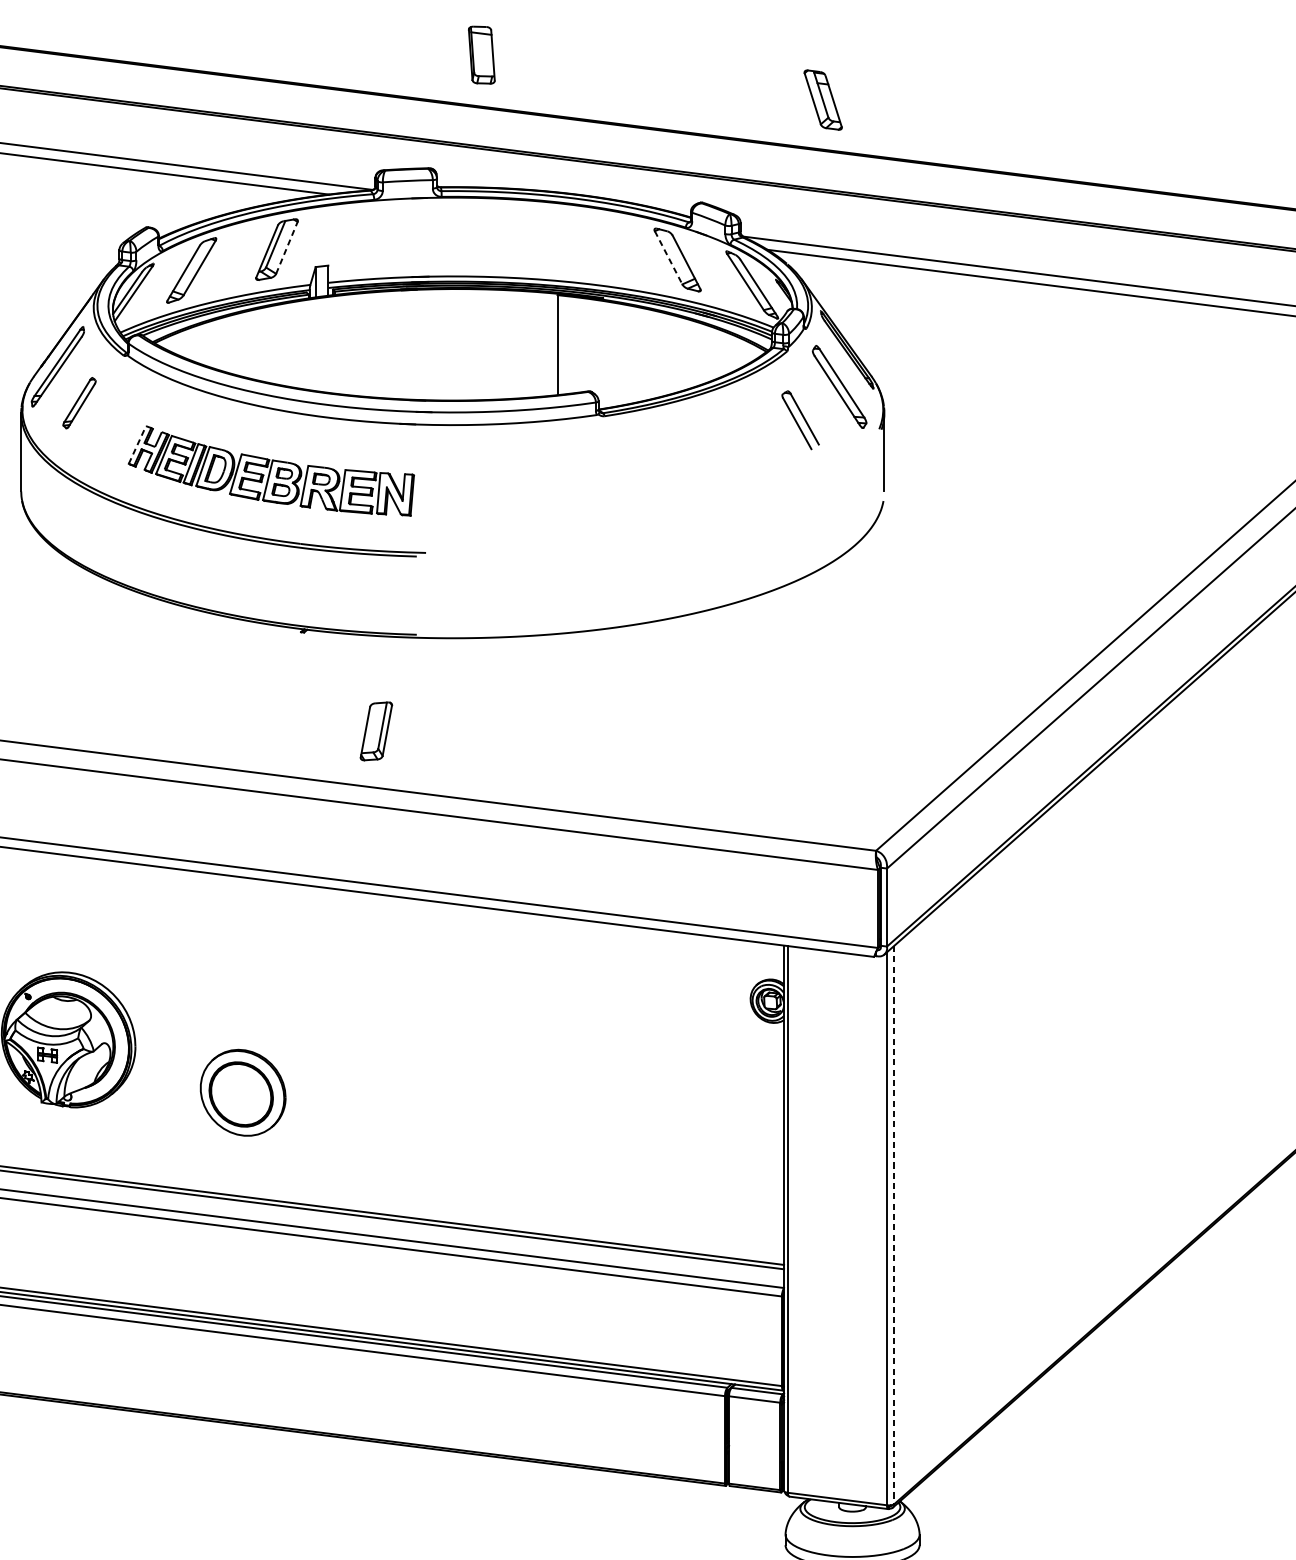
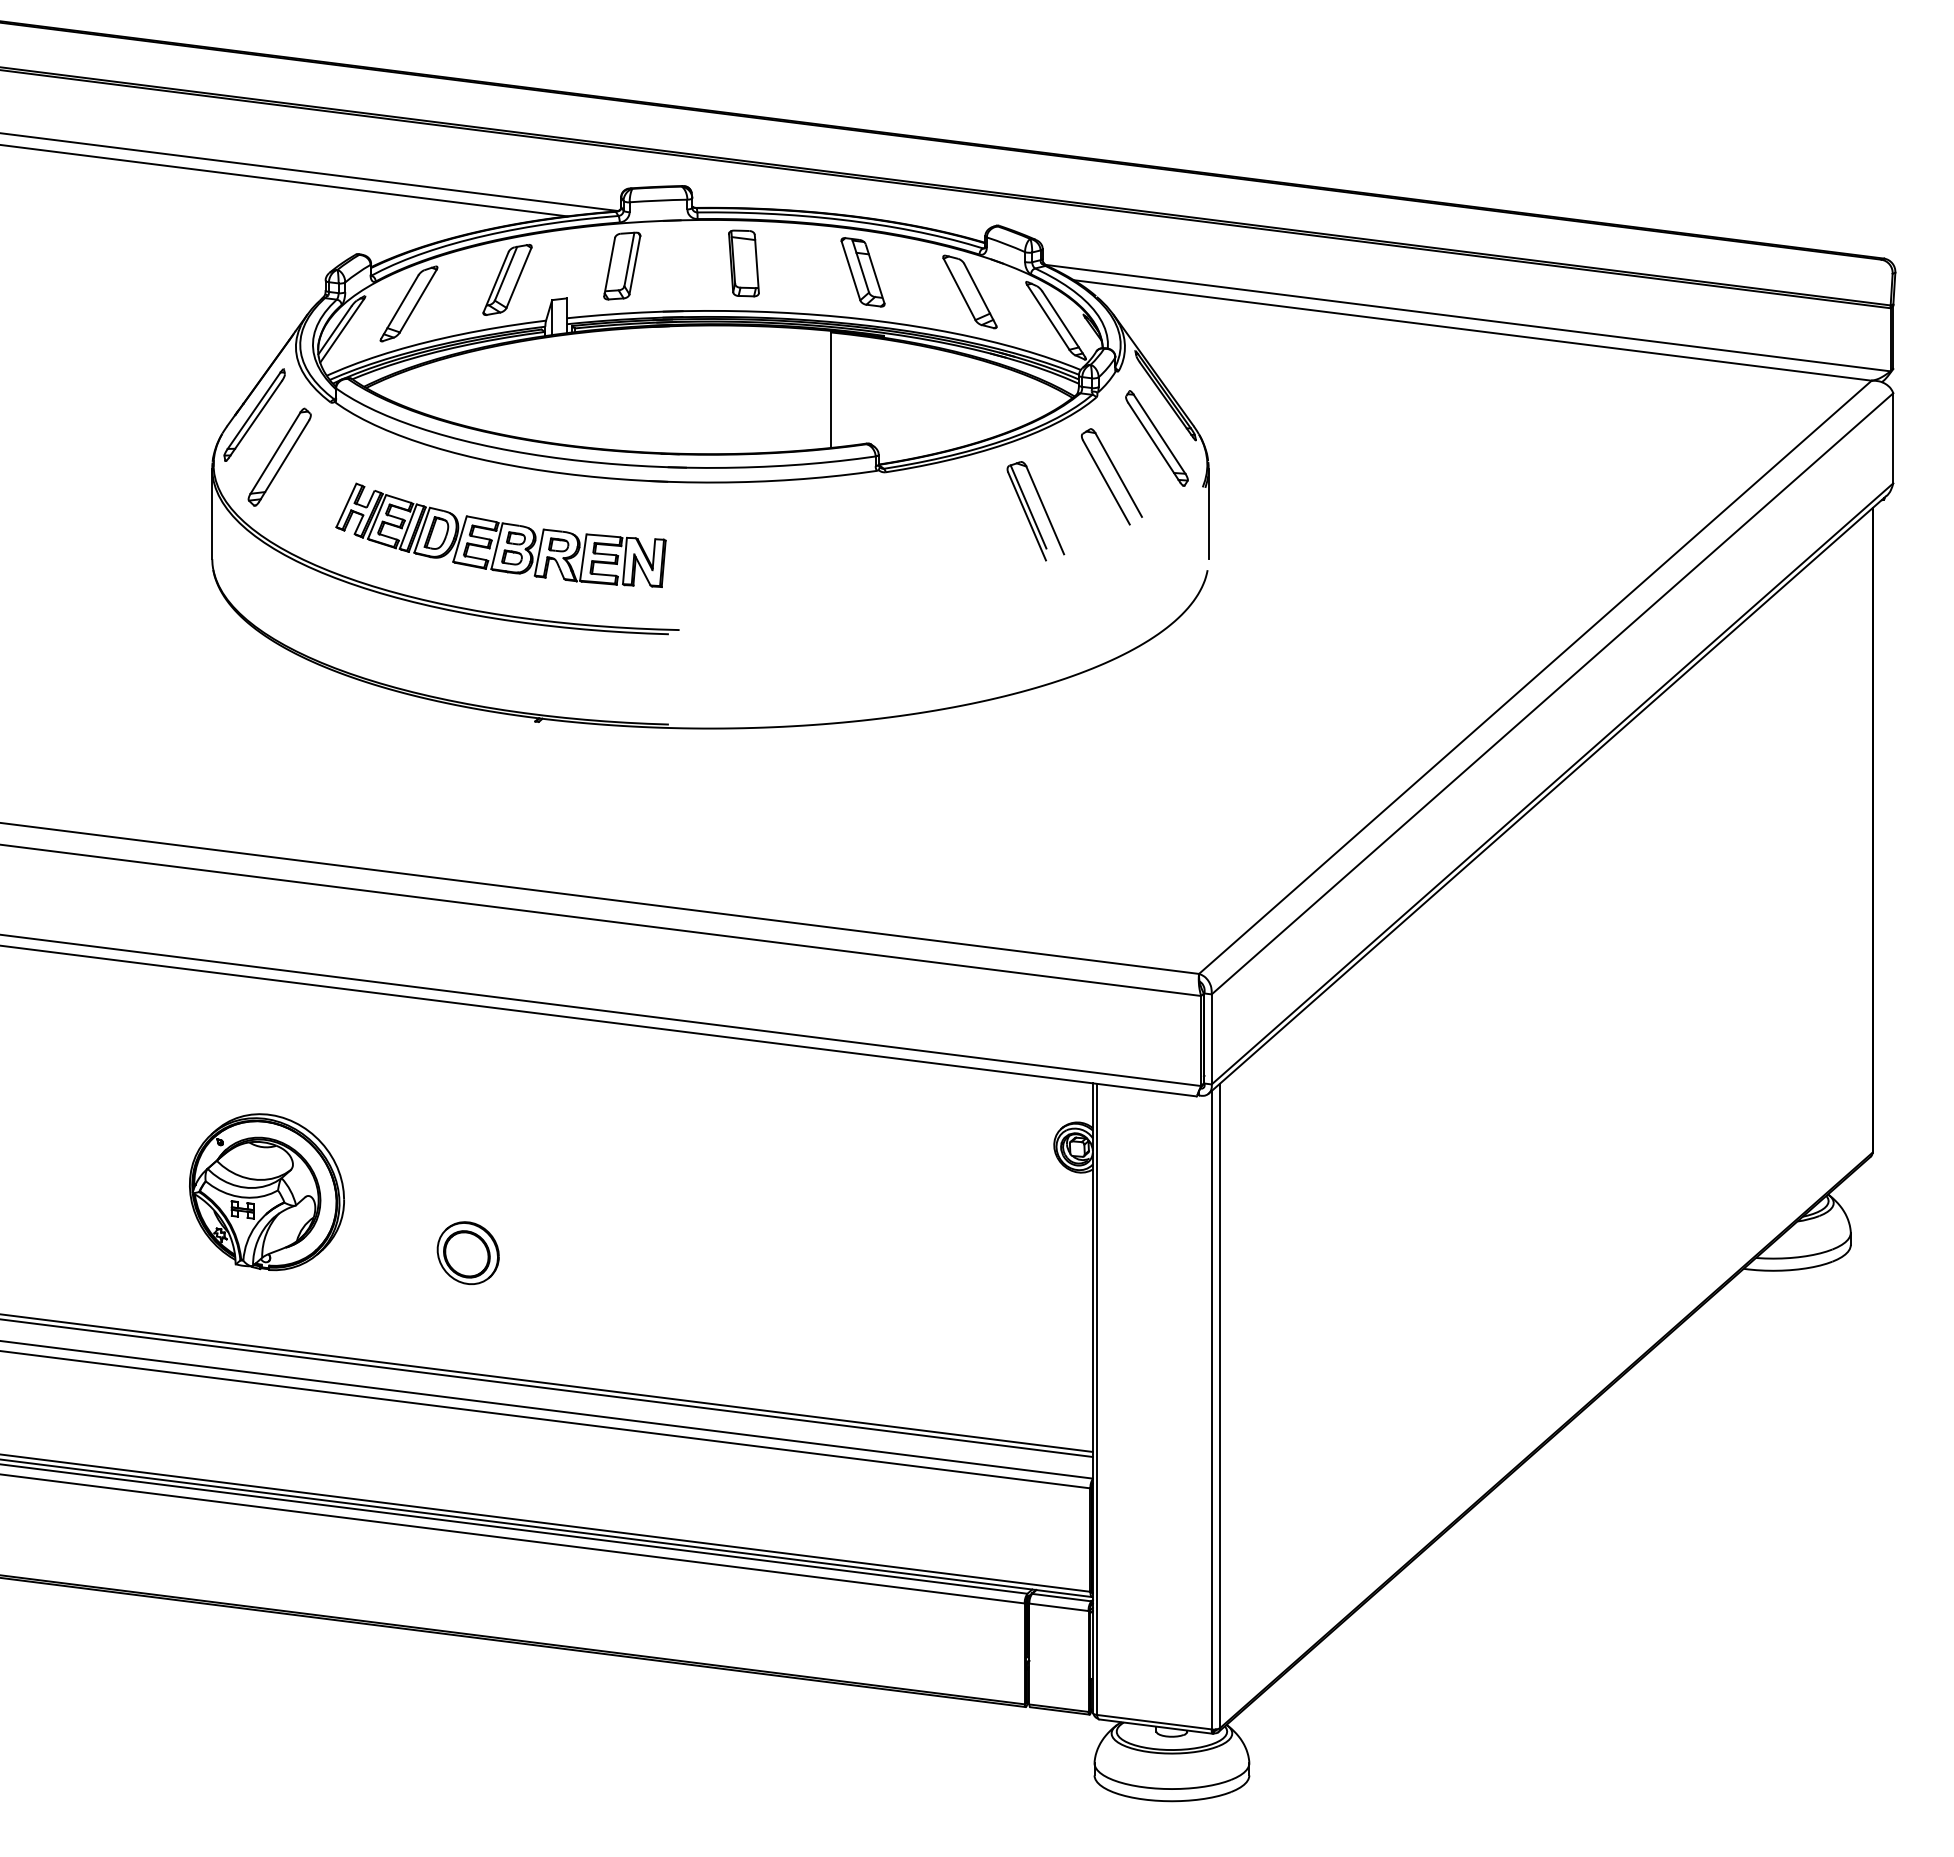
part: (481, 55) -> (743, 263), moved
part: (822, 100) -> (862, 272), moved
line: (287, 247) -> (519, 277), dashed -> solid
line: (668, 257) -> (959, 289), dashed -> solid
part: (79, 402) -> (279, 456), size x1.67
part: (800, 419) -> (1111, 476), size x1.43
line: (137, 445) -> (346, 505), dashed -> solid
part: (734, 450) -> (1035, 511), added
part: (376, 730) -> (622, 265), moved
part: (242, 1092) -> (467, 1252), size x0.62
line: (894, 1225) -> (1220, 1406), dashed -> solid

